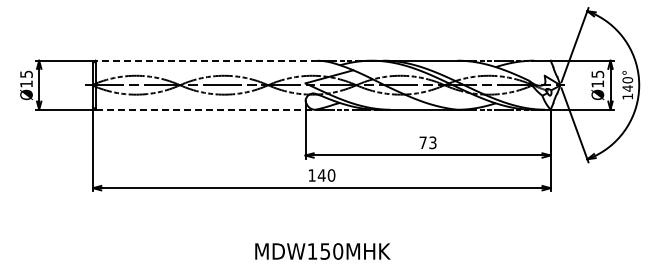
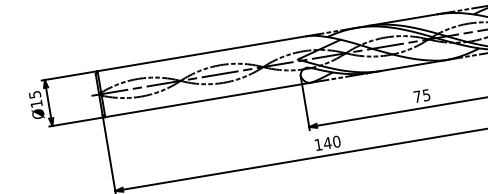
line: (206, 60) -> (201, 53), dashed -> solid
line: (205, 109) -> (208, 99), dashed -> solid
text: (432, 142) -> (426, 95), 73 -> 75

